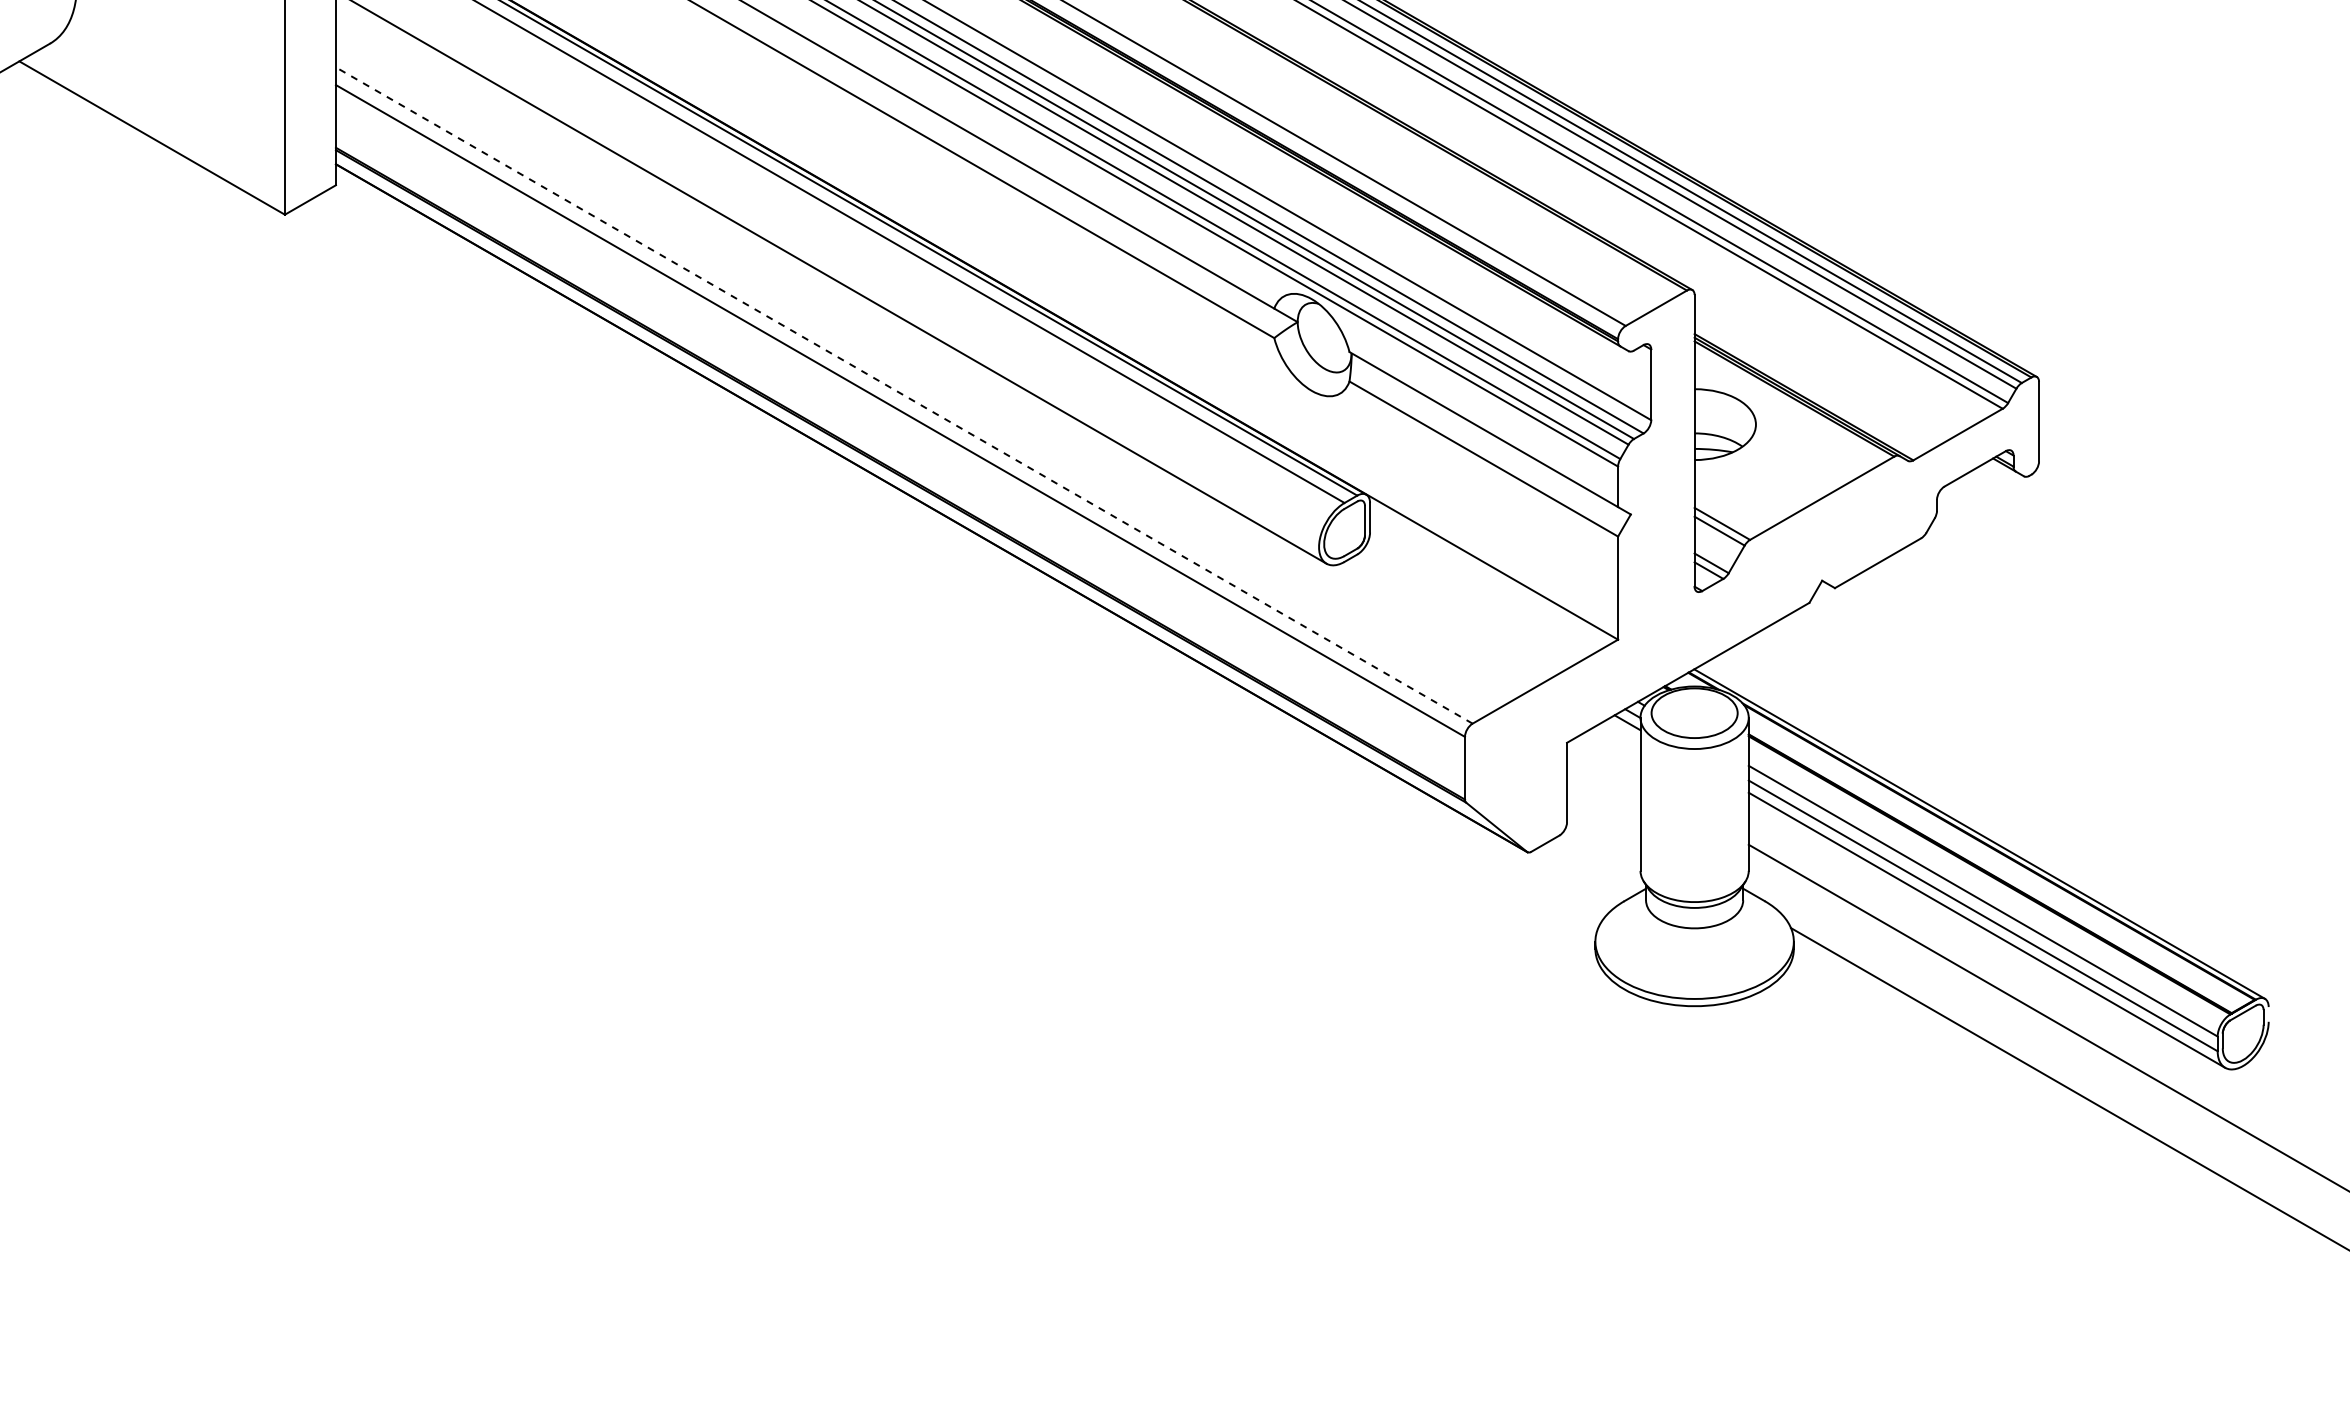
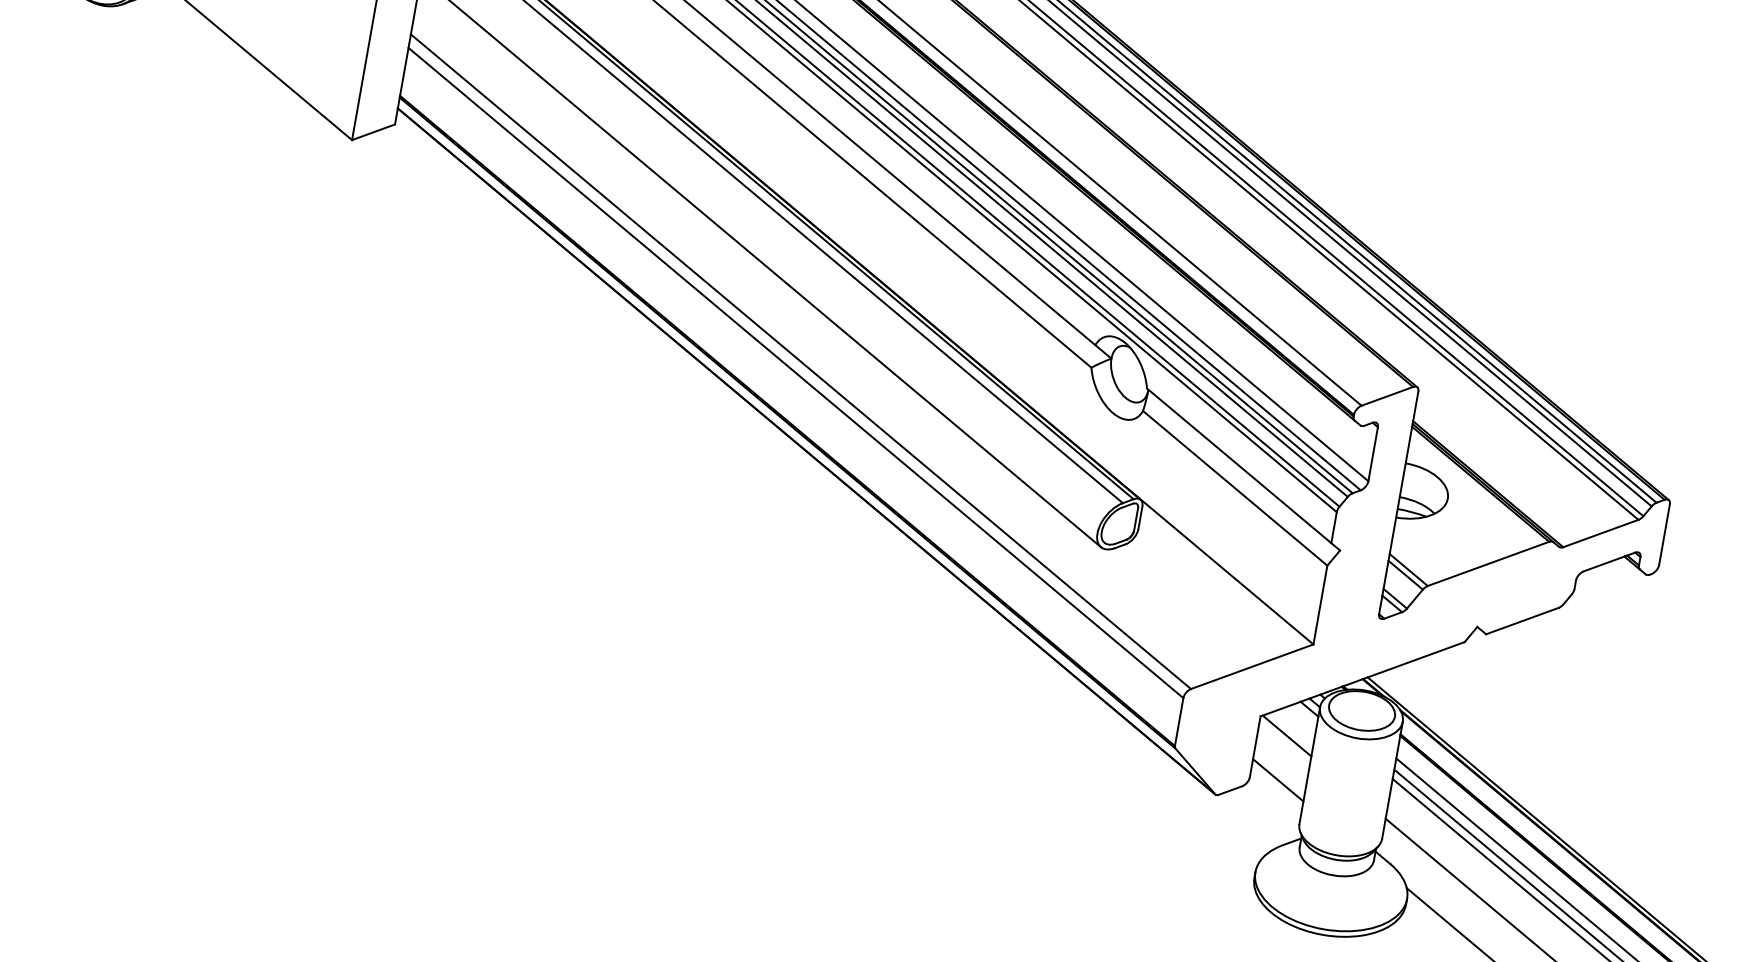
line: (903, 395) -> (800, 361), dashed -> solid
line: (1604, 761) -> (1286, 735), added
line: (1603, 819) -> (1278, 779), added

